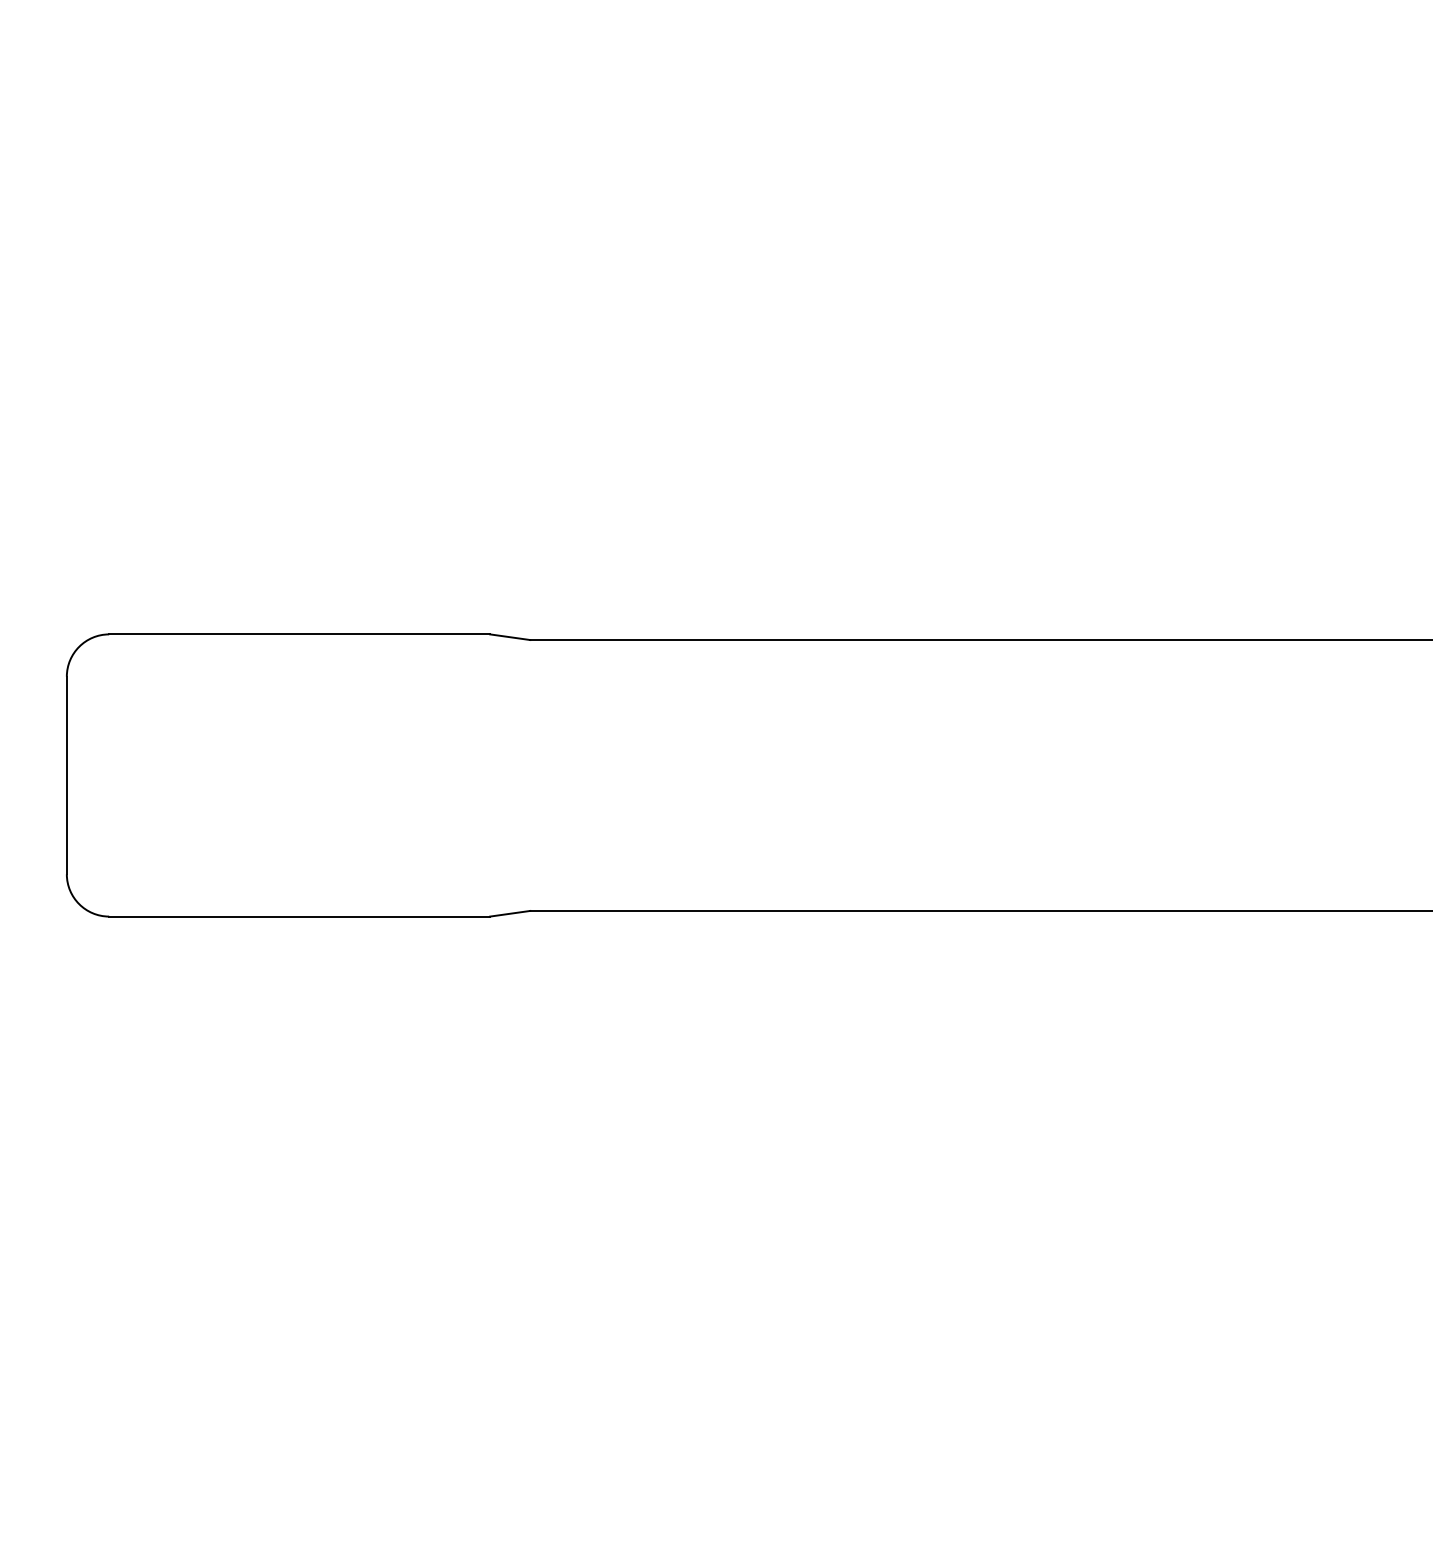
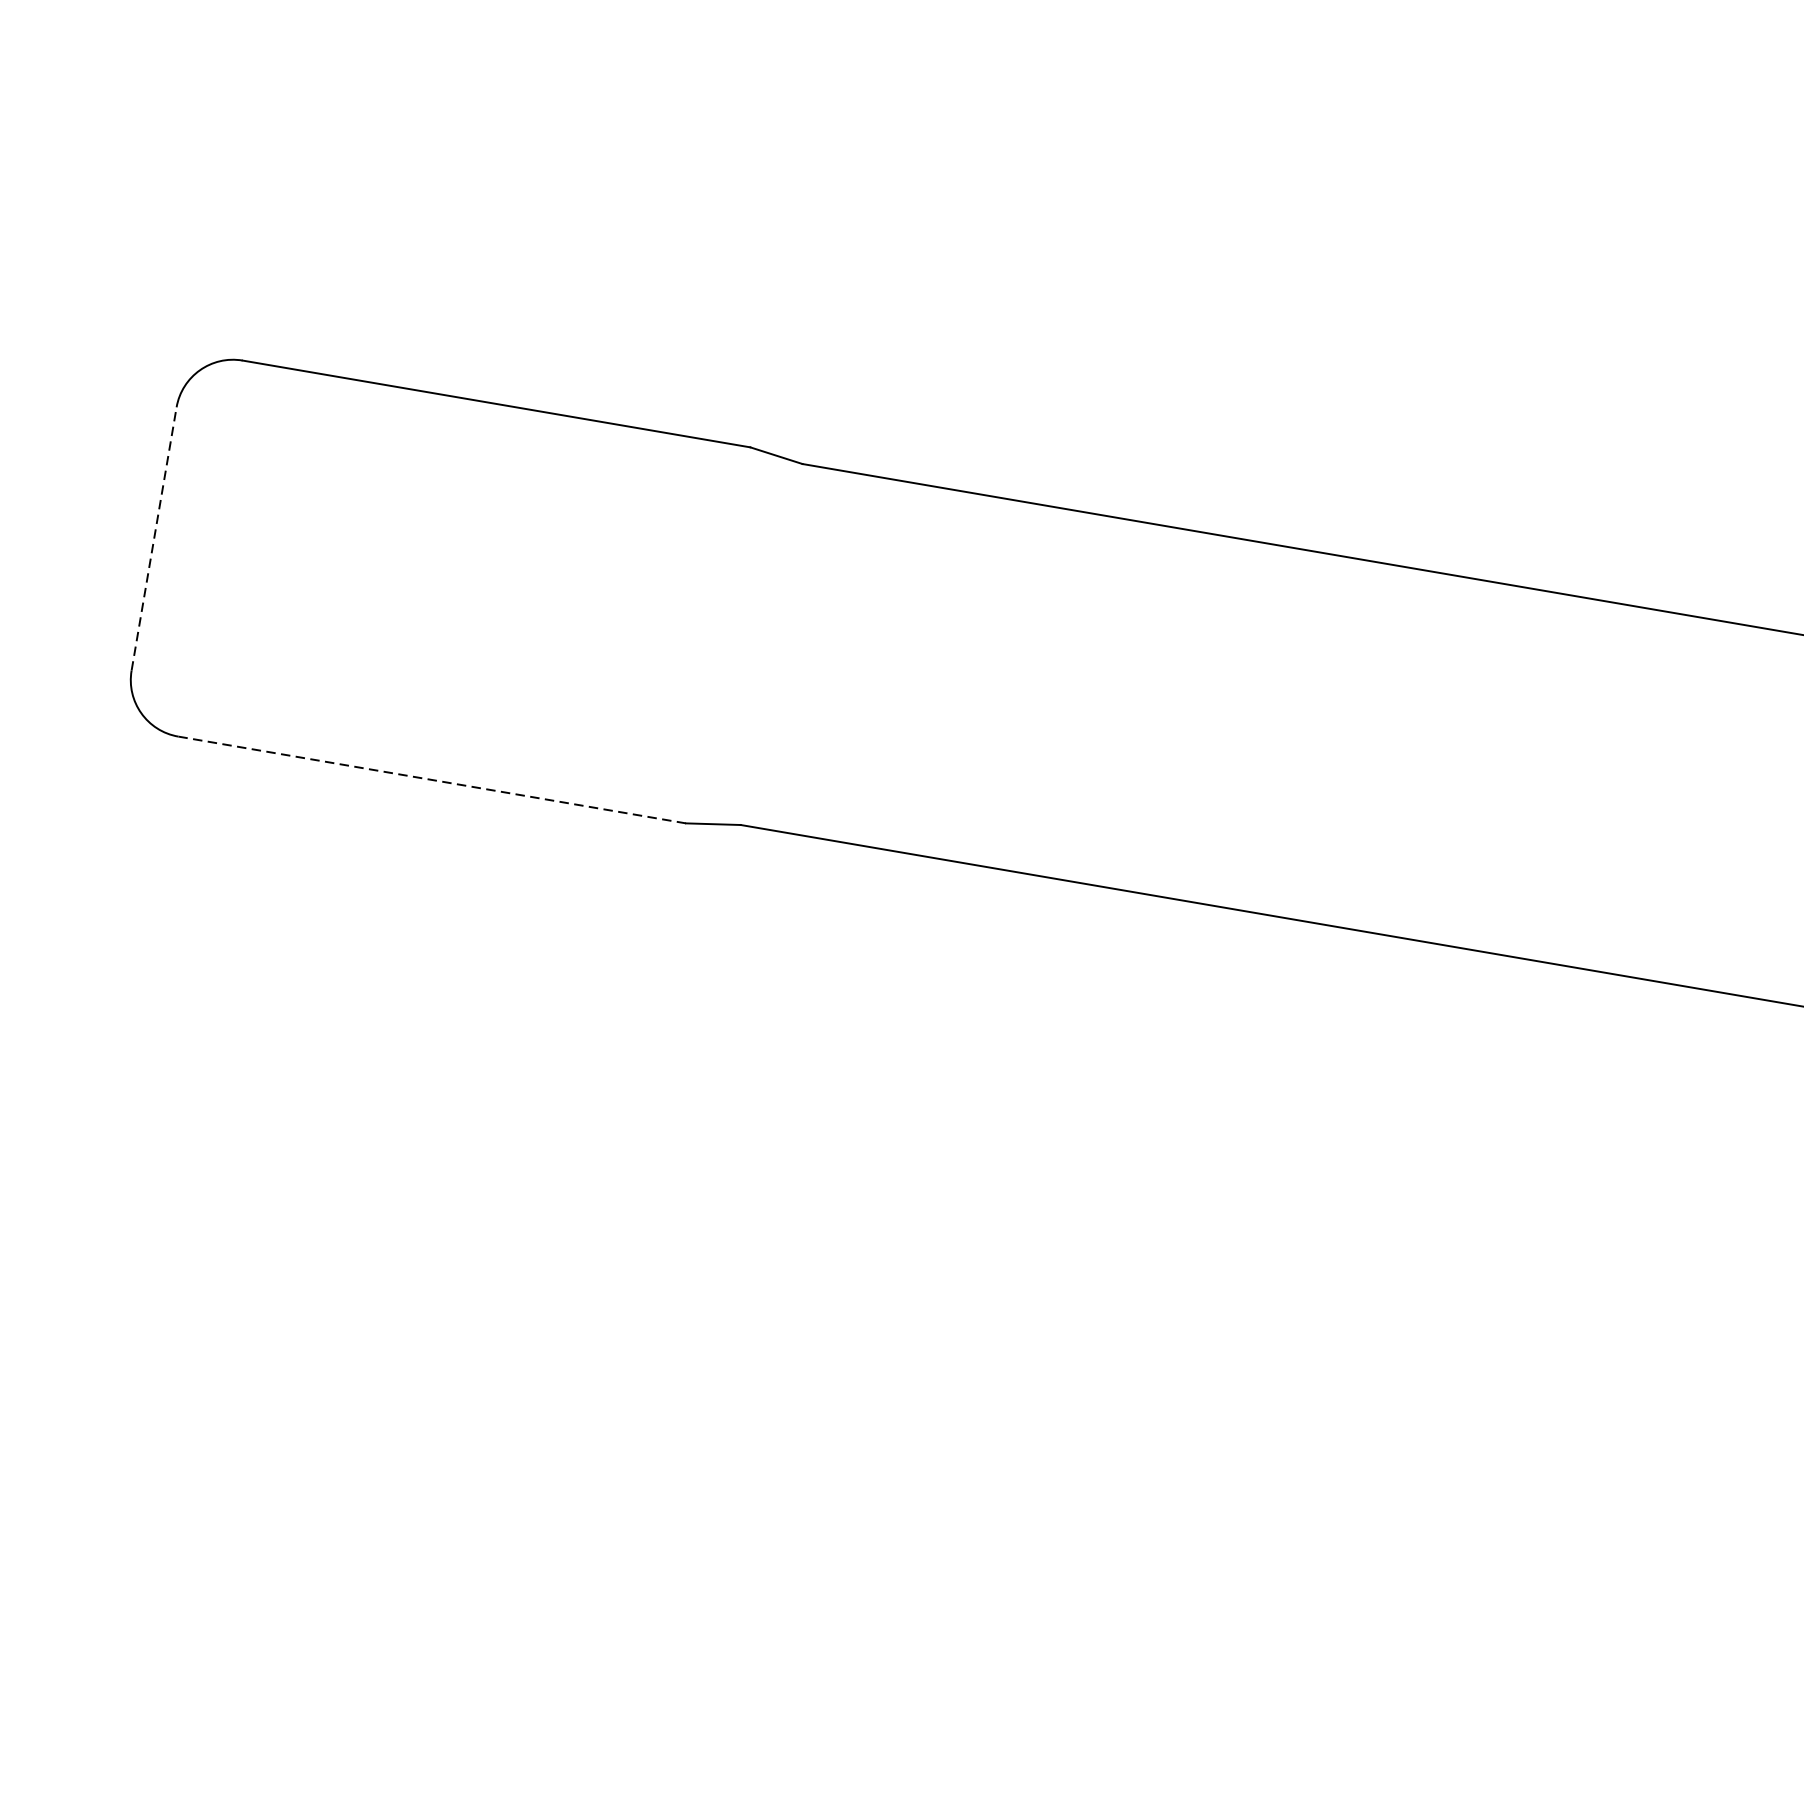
line: (66, 775) -> (153, 538), solid -> dashed
line: (300, 916) -> (433, 780), solid -> dashed

